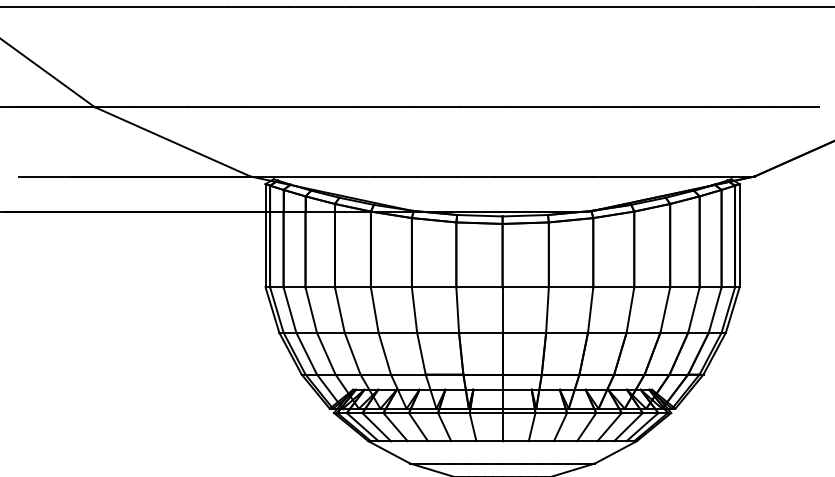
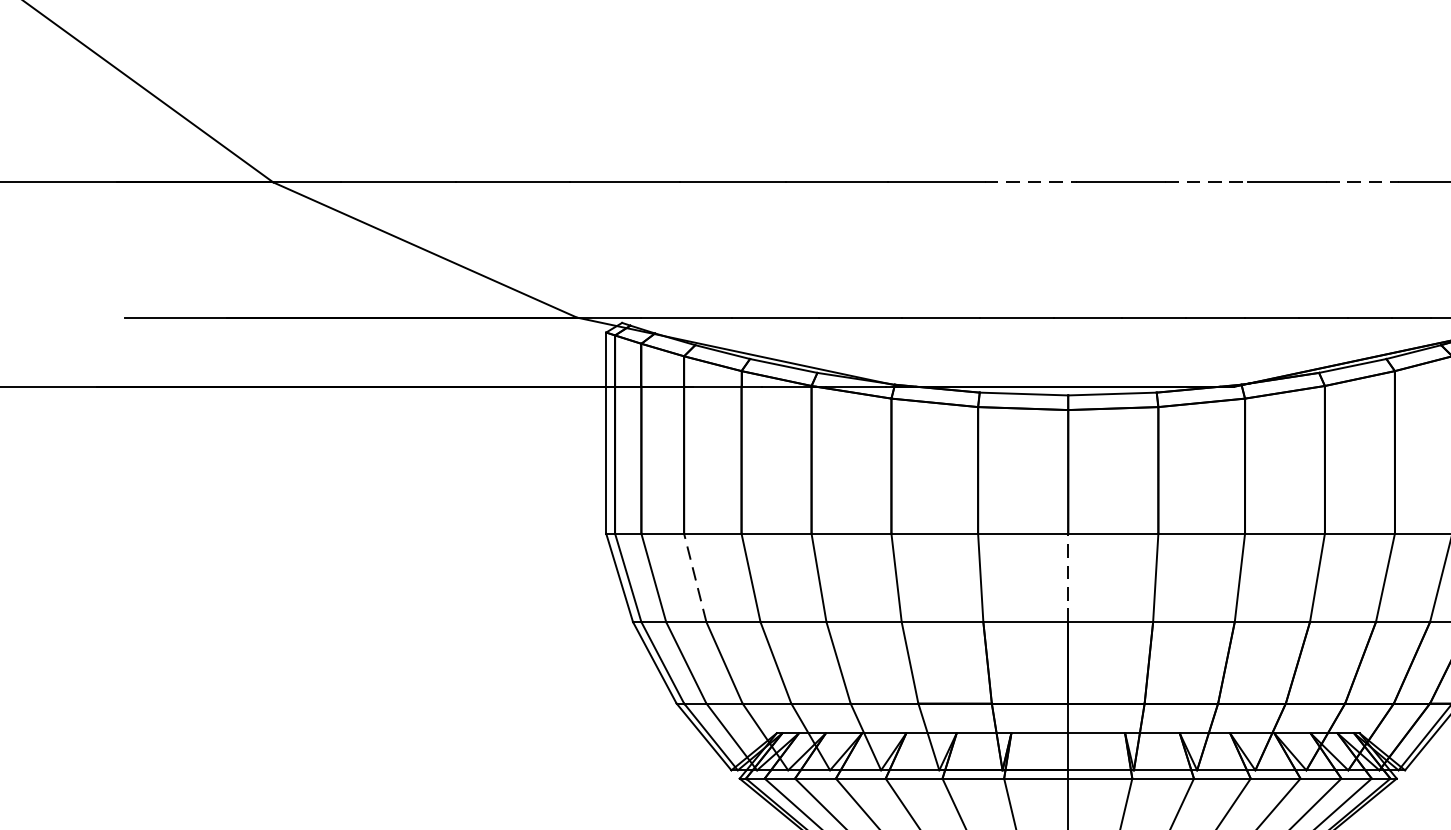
line: (483, 107) -> (1031, 183), solid -> dashed
line: (574, 107) -> (1208, 183), solid -> dashed
line: (653, 107) -> (1362, 183), solid -> dashed
line: (311, 309) -> (695, 576), solid -> dashed
line: (502, 310) -> (1068, 578), solid -> dashed

